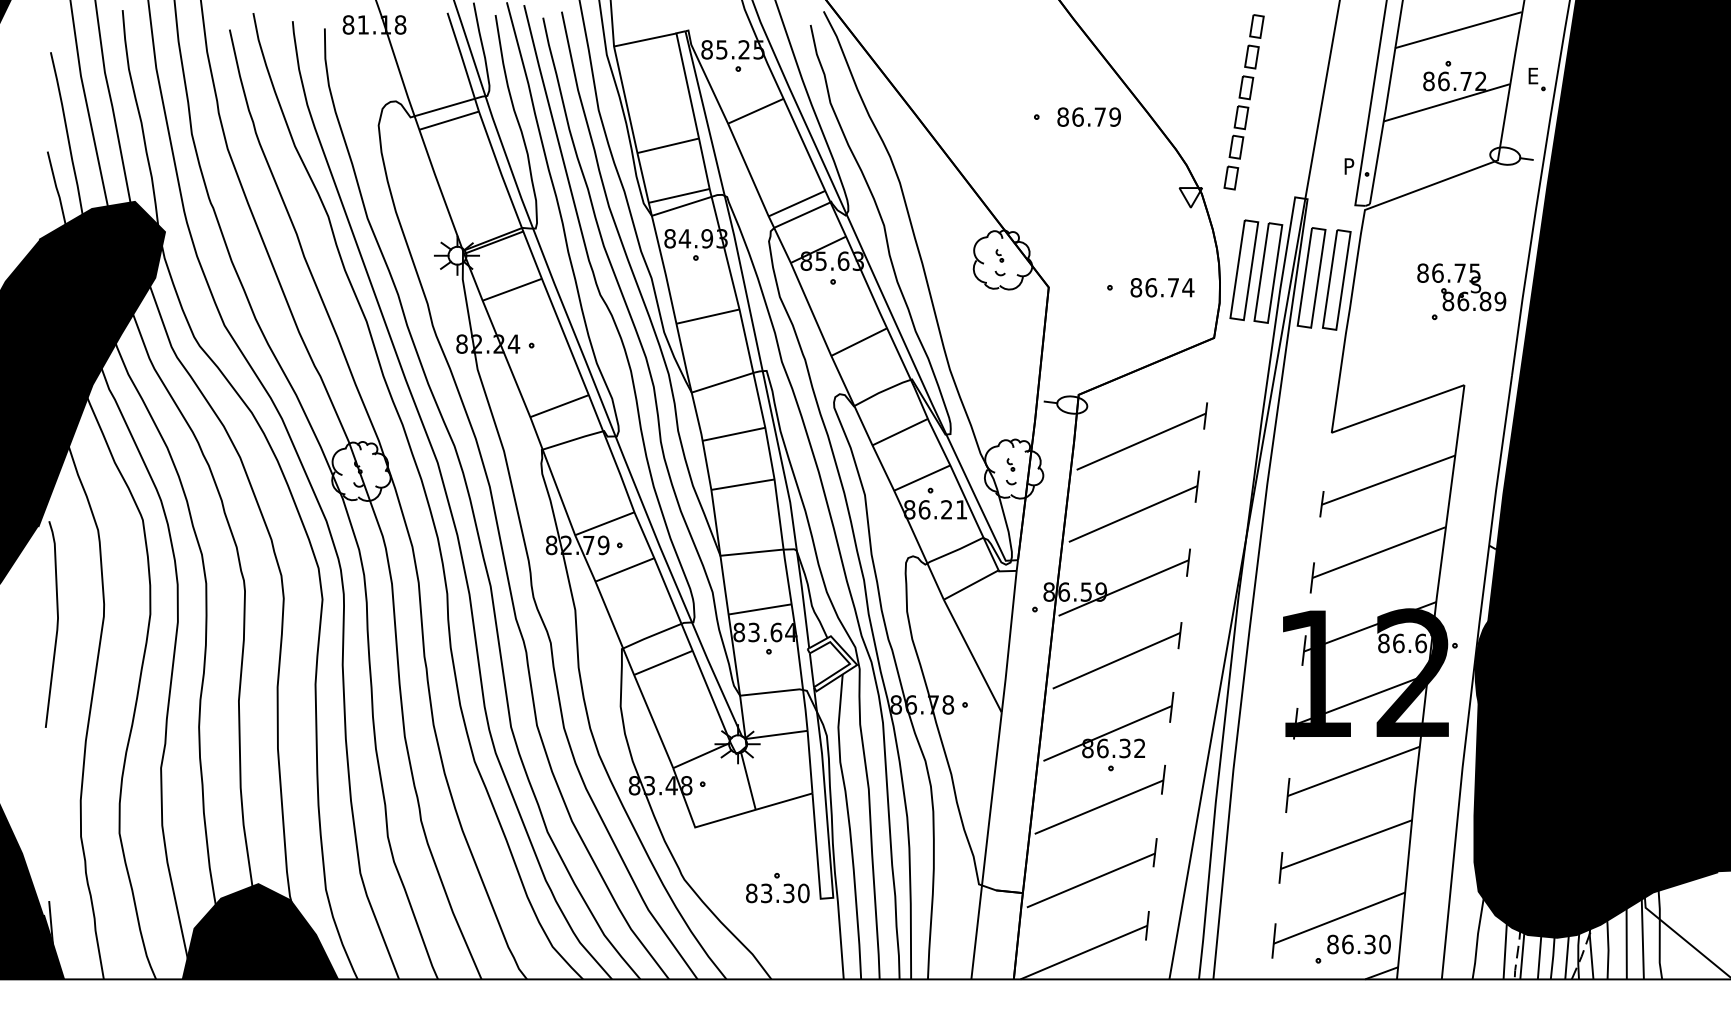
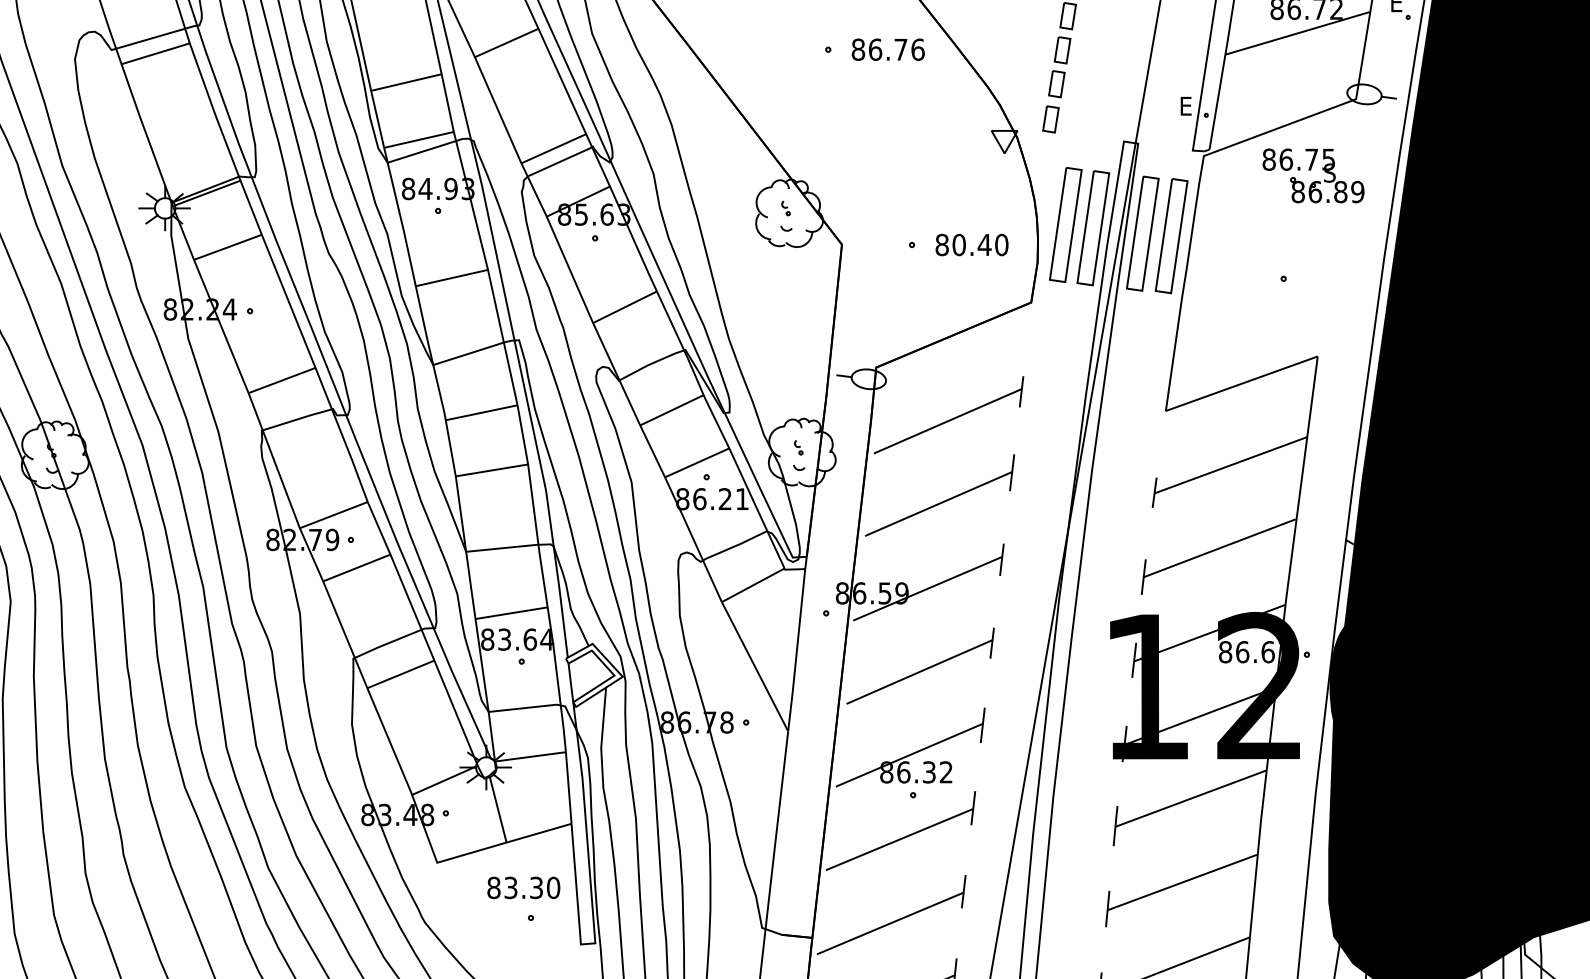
text: (1115, 116) -> (918, 49), 86.79 -> 86.76
text: (1350, 166) -> (1187, 106), P -> E
text: (1169, 287) -> (980, 244), 86.74 -> 80.40
part: (1461, 287) -> (1313, 176), moved
text: (777, 893) -> (523, 888), moved

